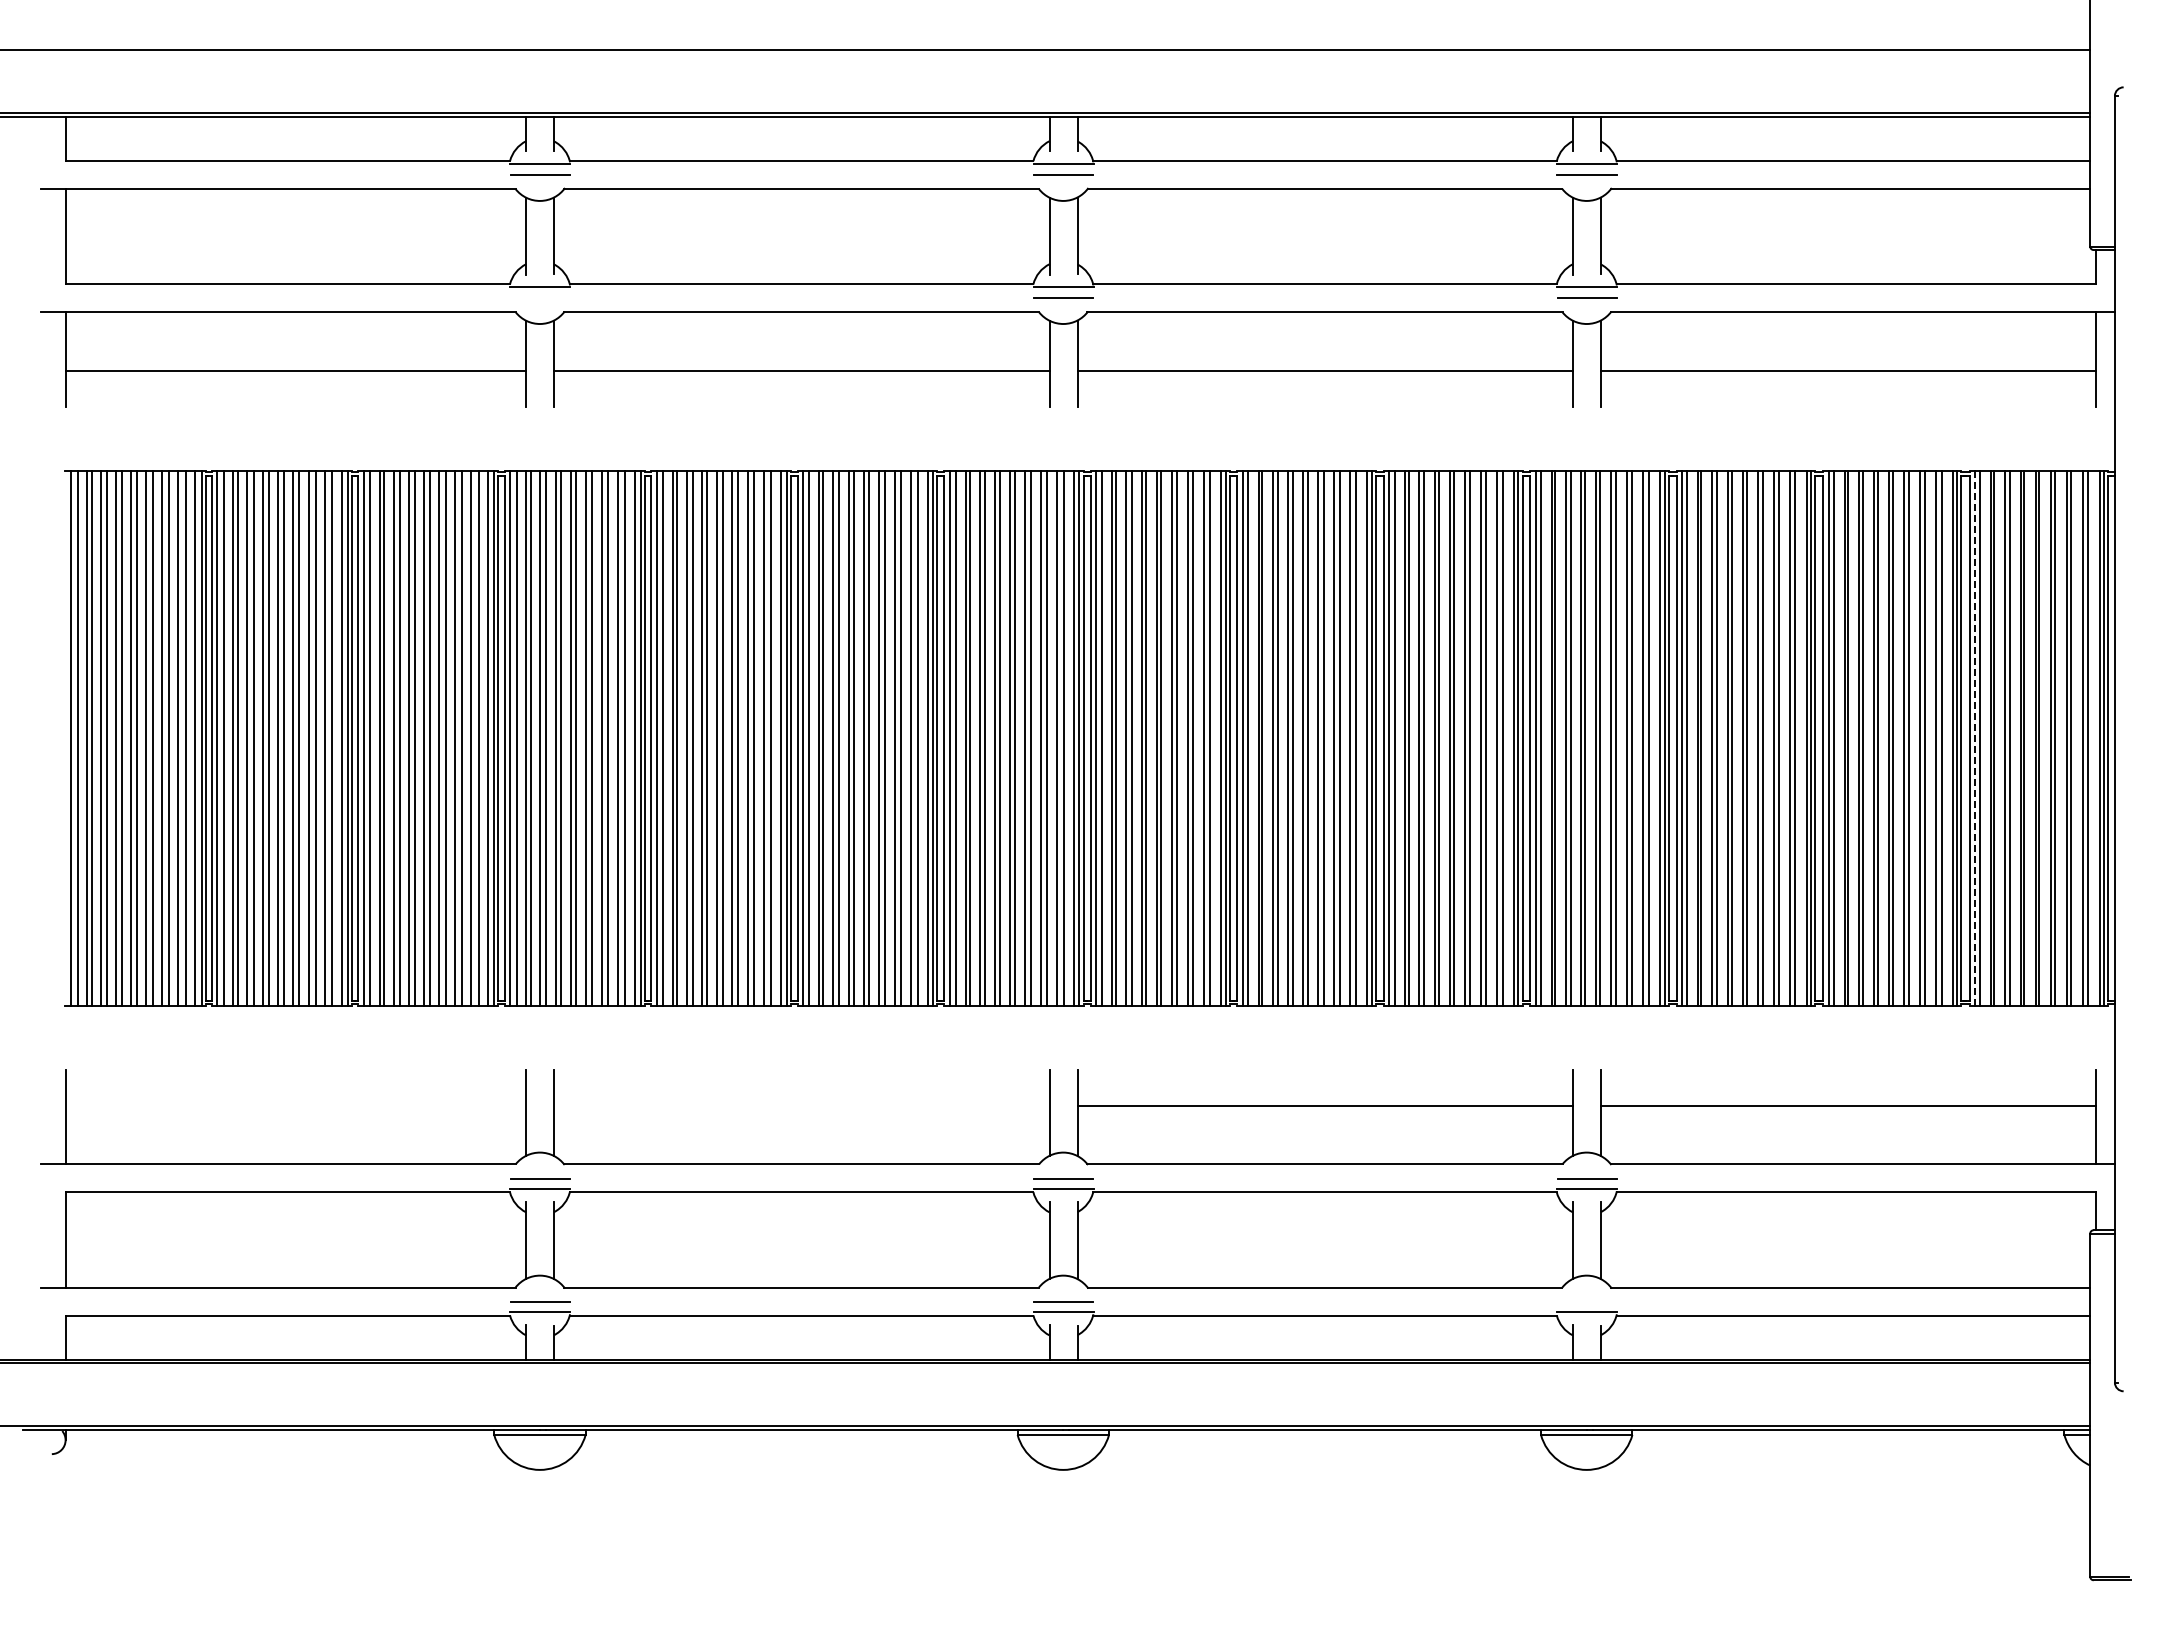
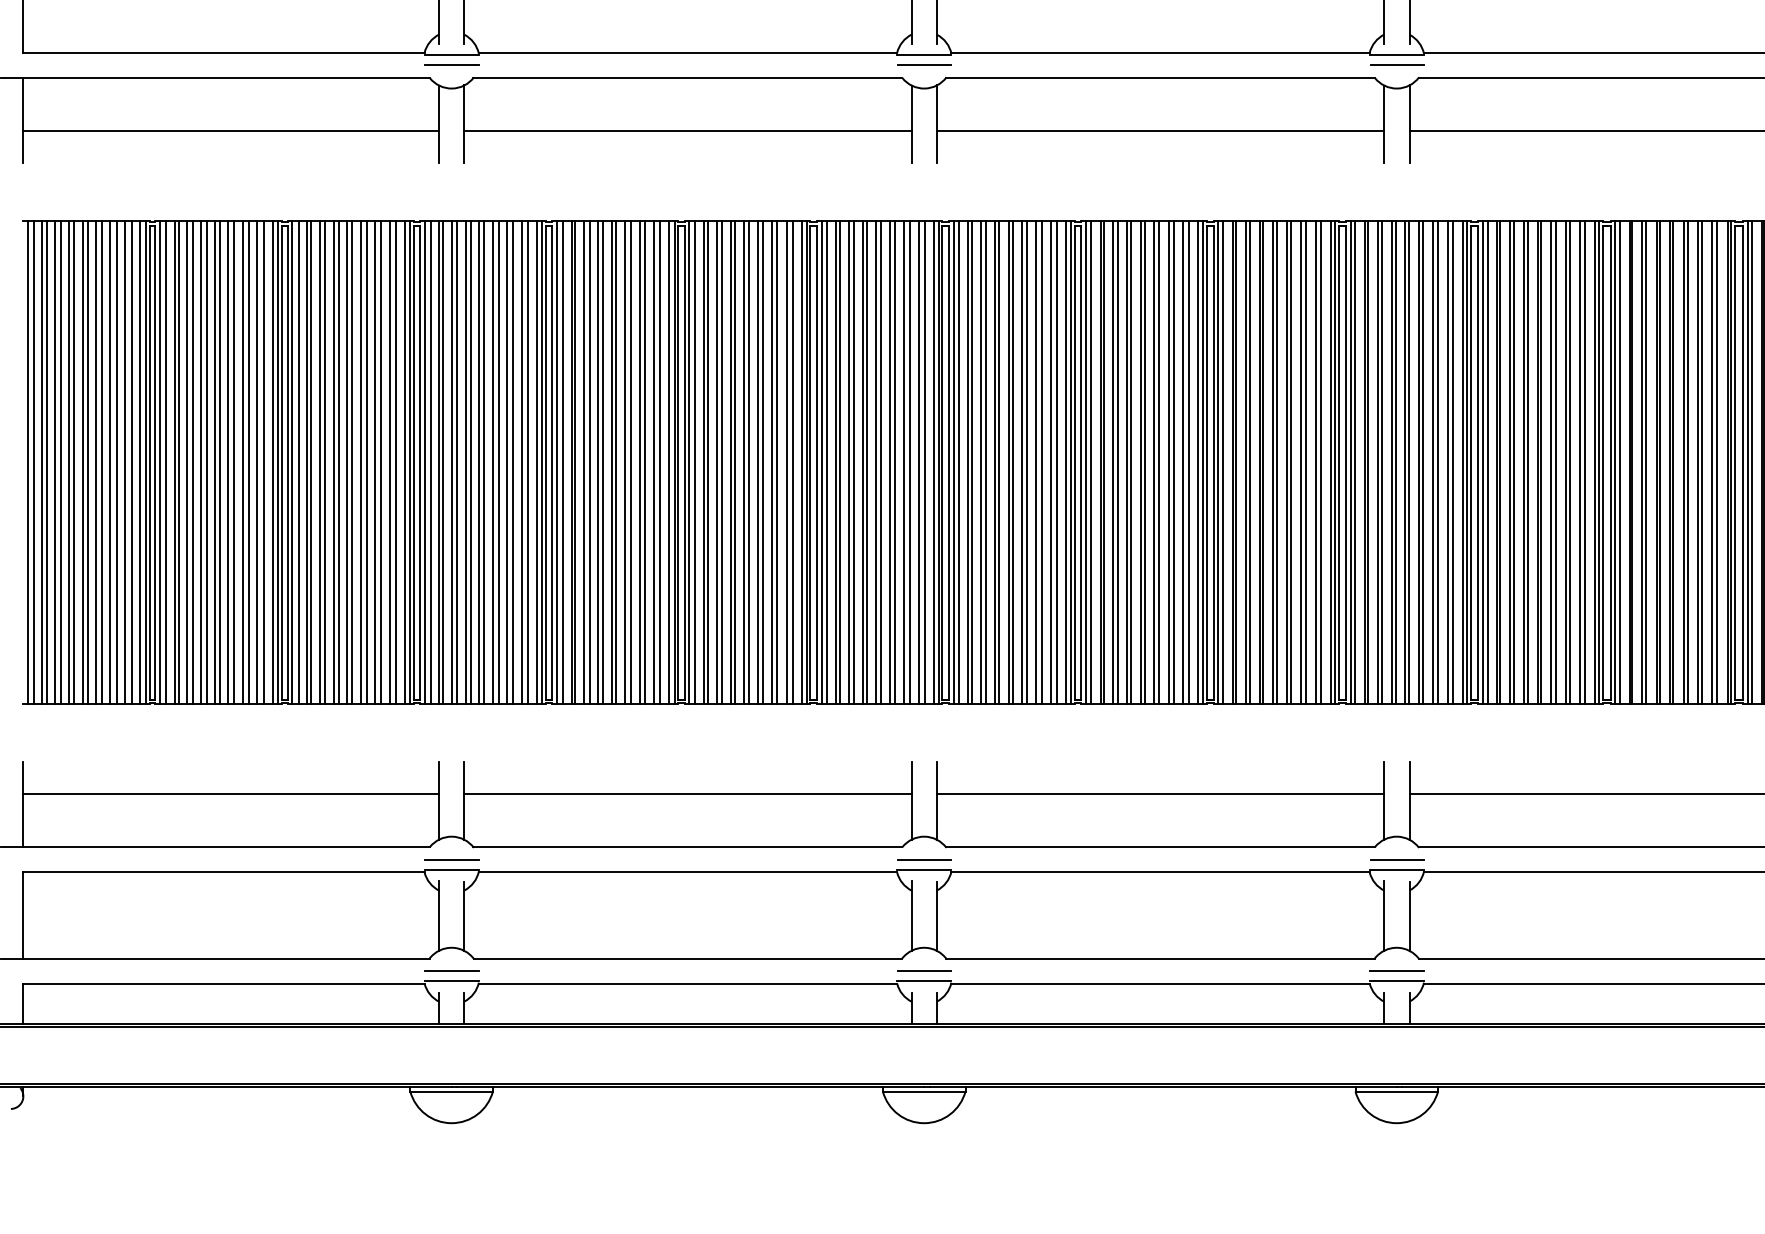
line: (539, 297) -> (451, 64), added
line: (1975, 738) -> (1747, 462), dashed -> solid
line: (295, 1105) -> (230, 794), added
line: (801, 1105) -> (687, 794), added
line: (1586, 1301) -> (1396, 971), added

